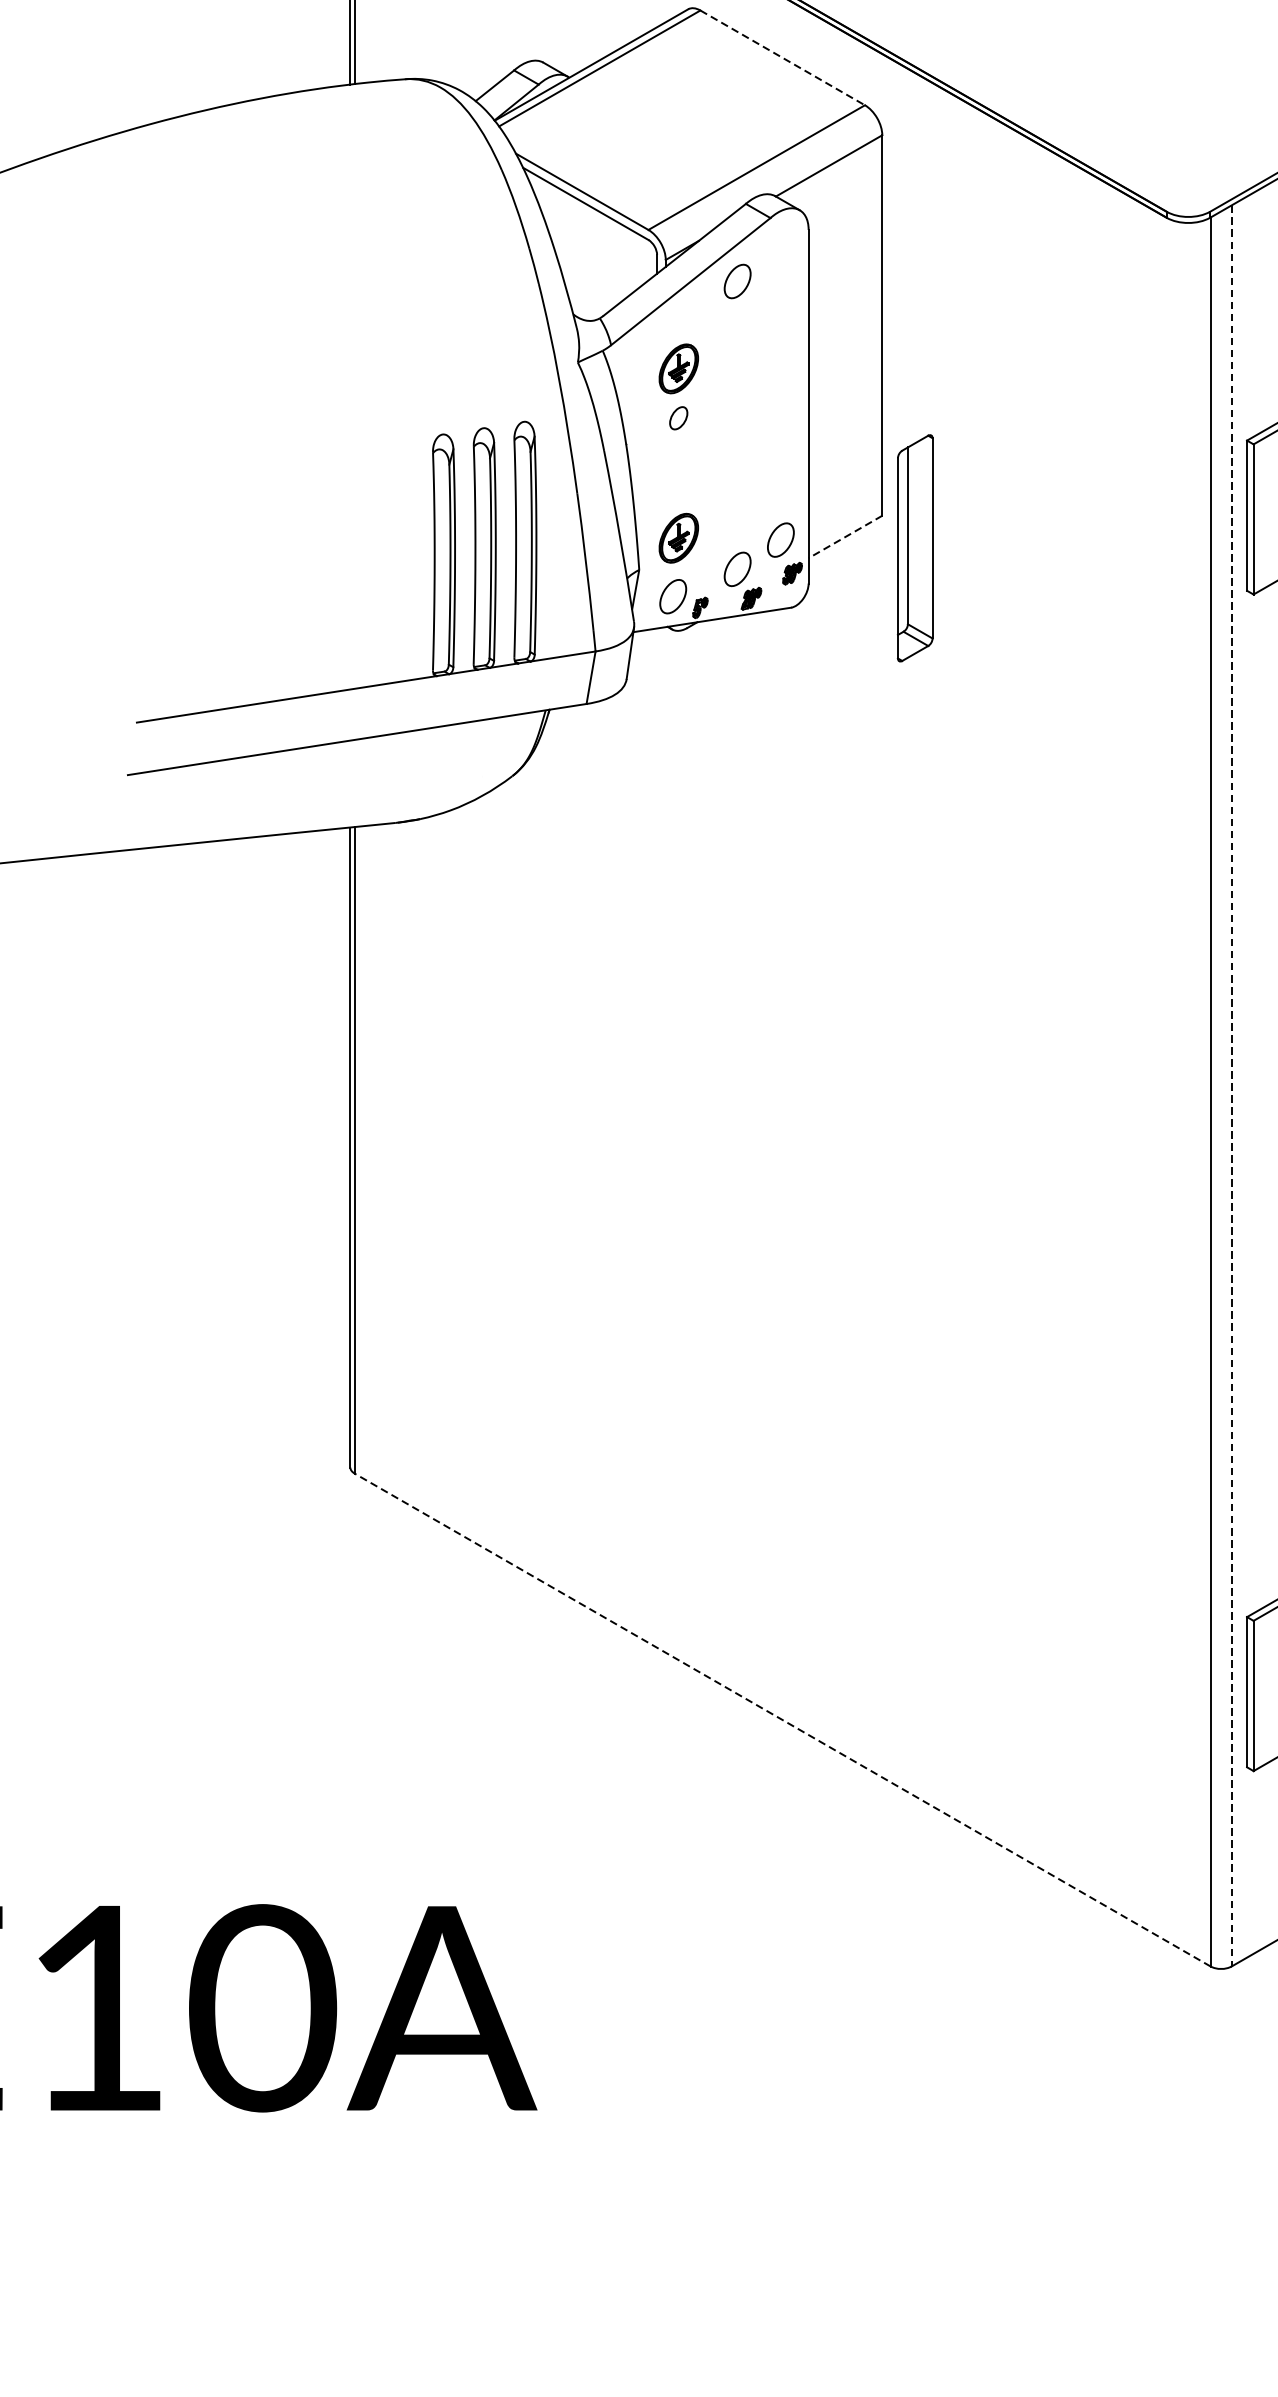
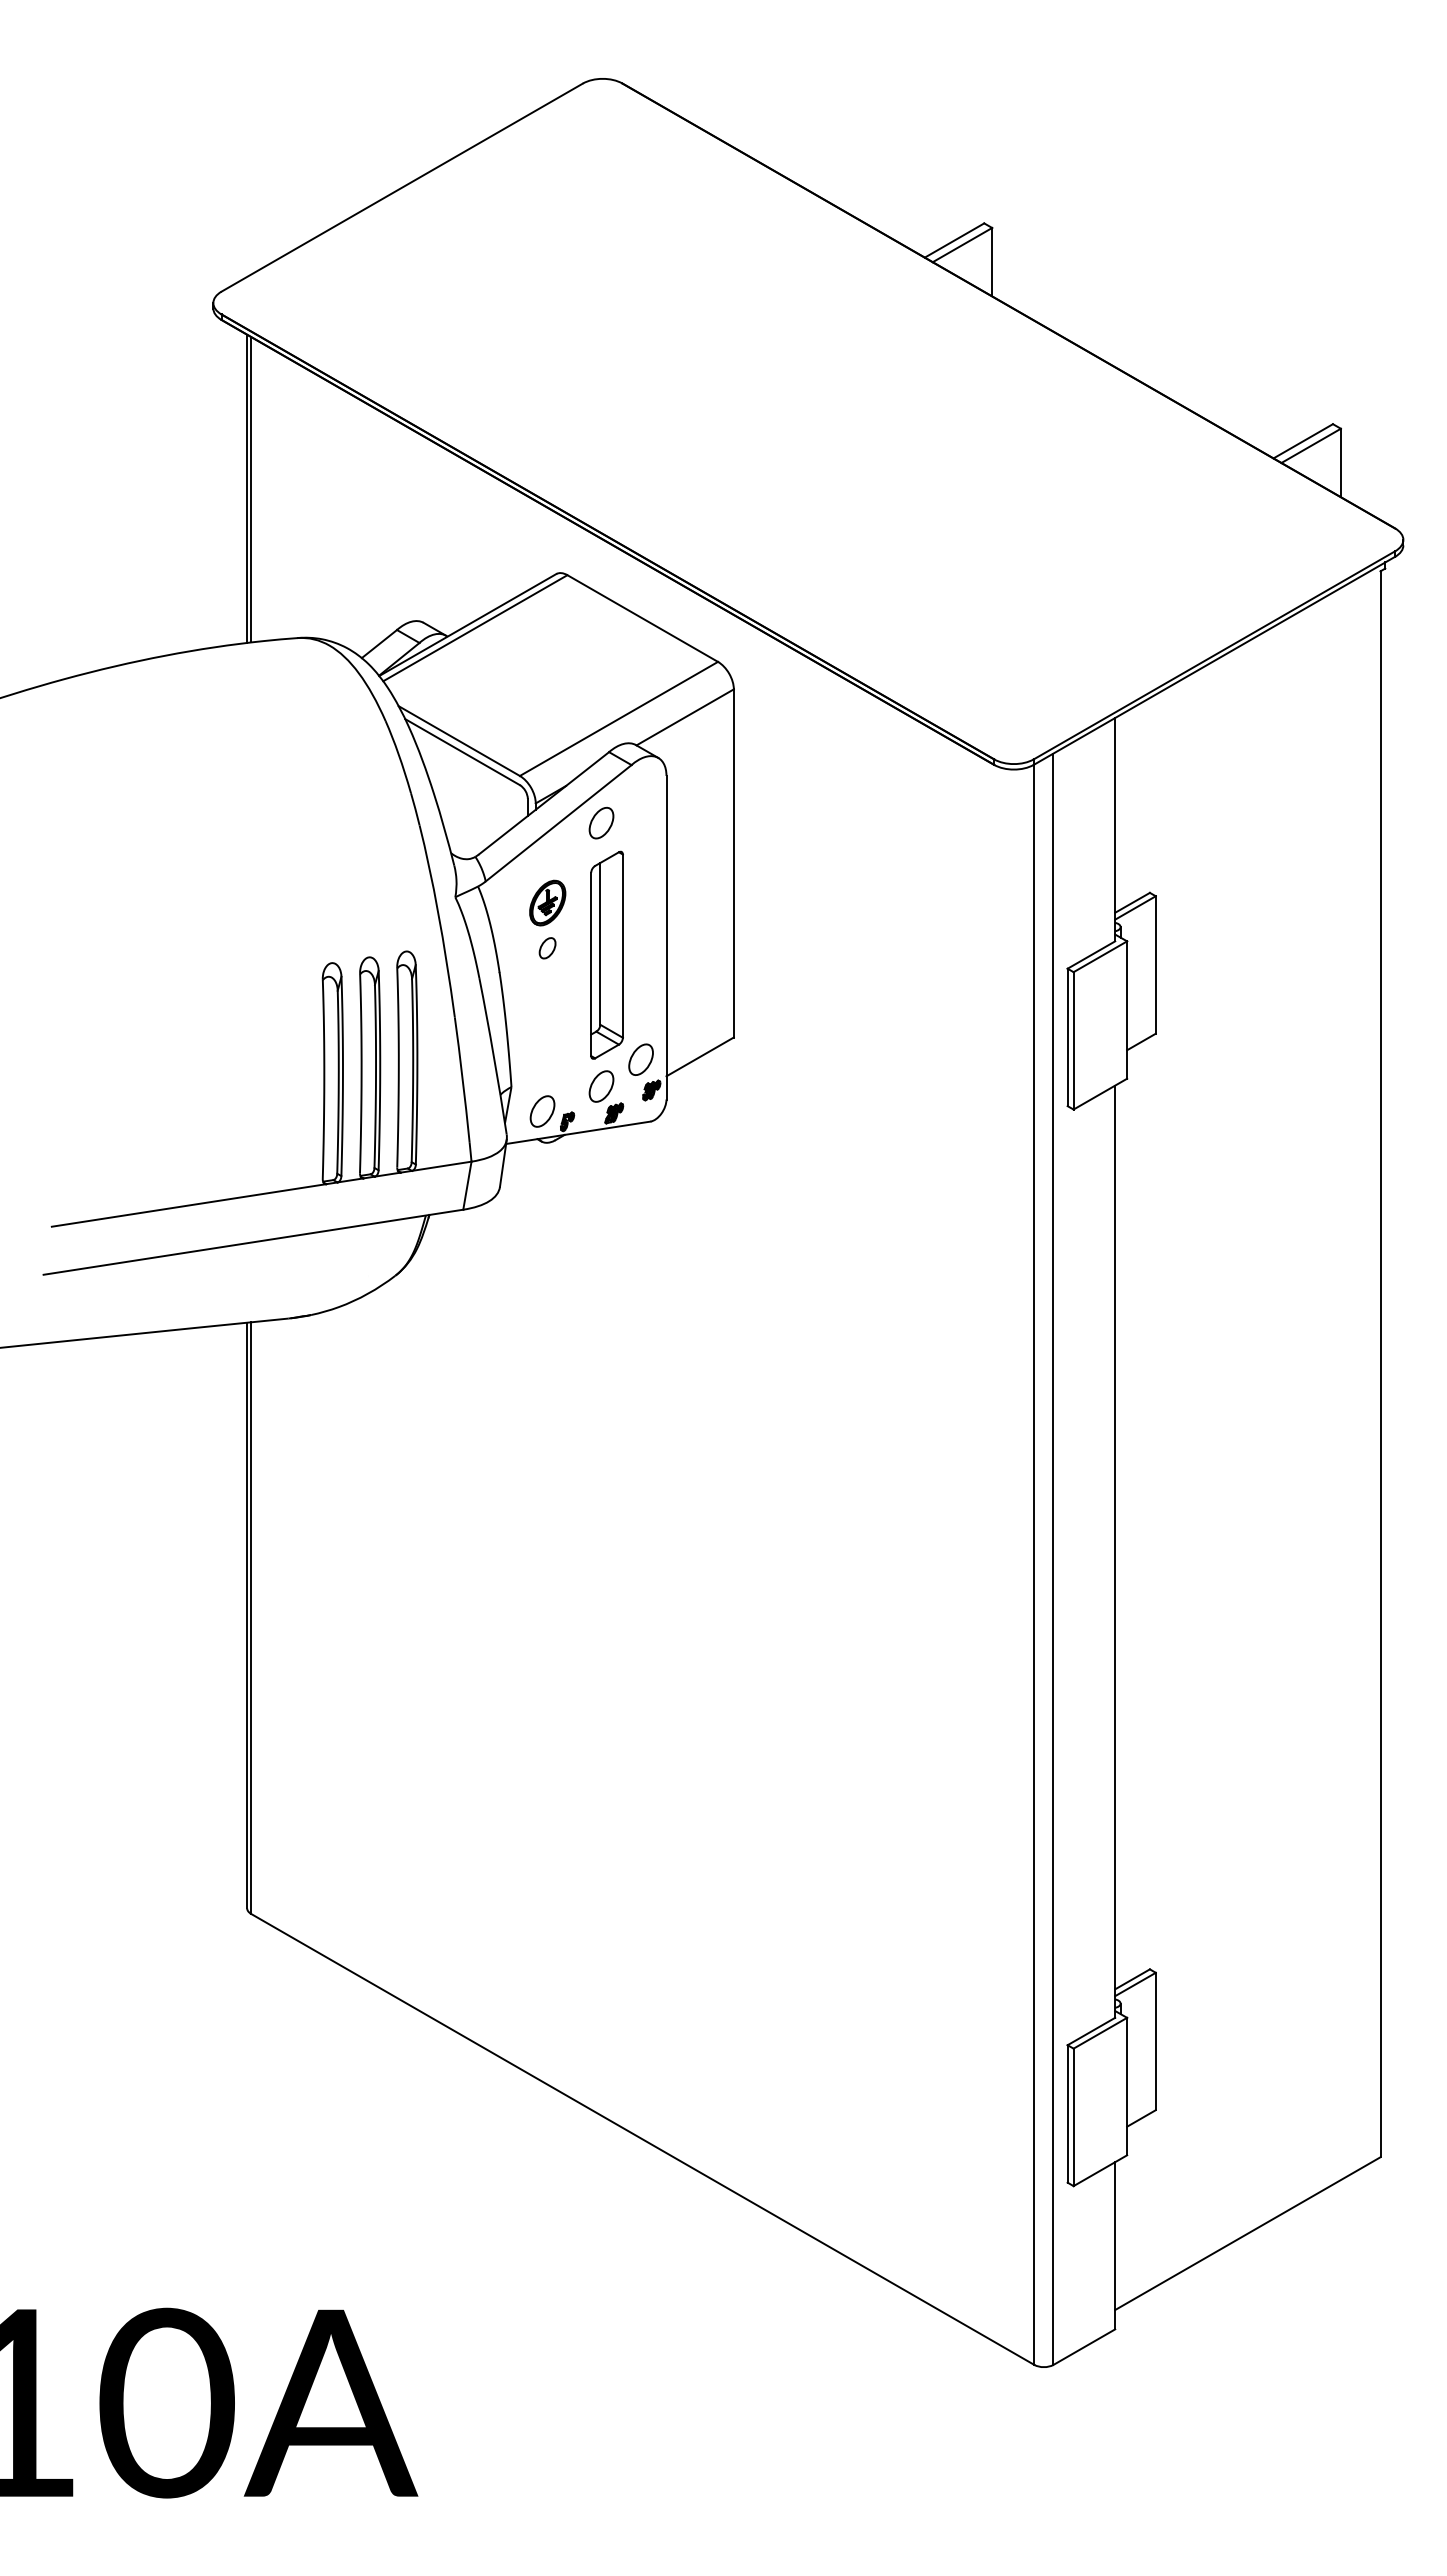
line: (782, 57) -> (642, 618), dashed -> solid
line: (845, 536) -> (700, 1056), dashed -> solid
part: (678, 537) -> (547, 1057), removed
part: (914, 547) -> (606, 954), moved
line: (1231, 1086) -> (1053, 1559), dashed -> solid
line: (782, 1720) -> (642, 2139), dashed -> solid

